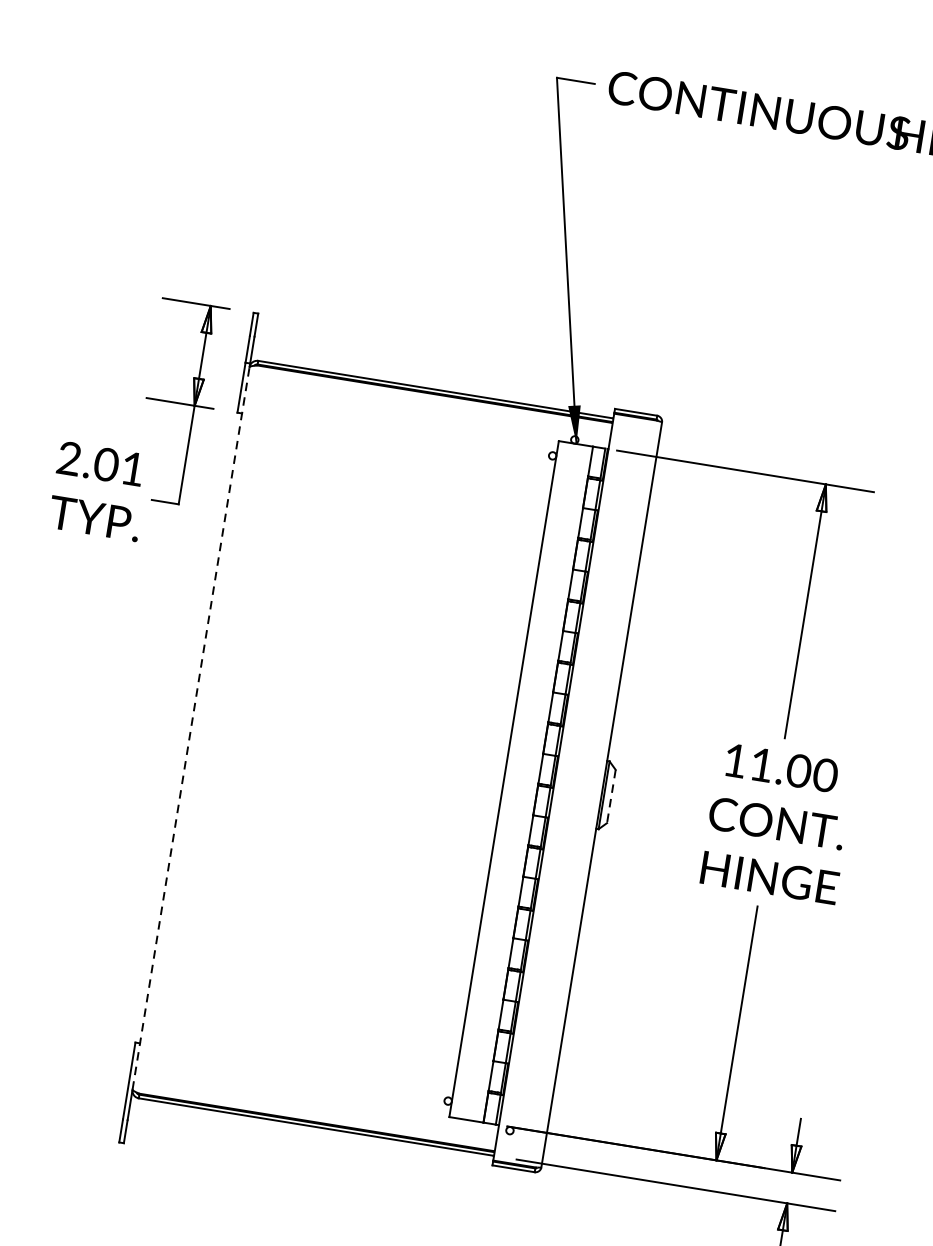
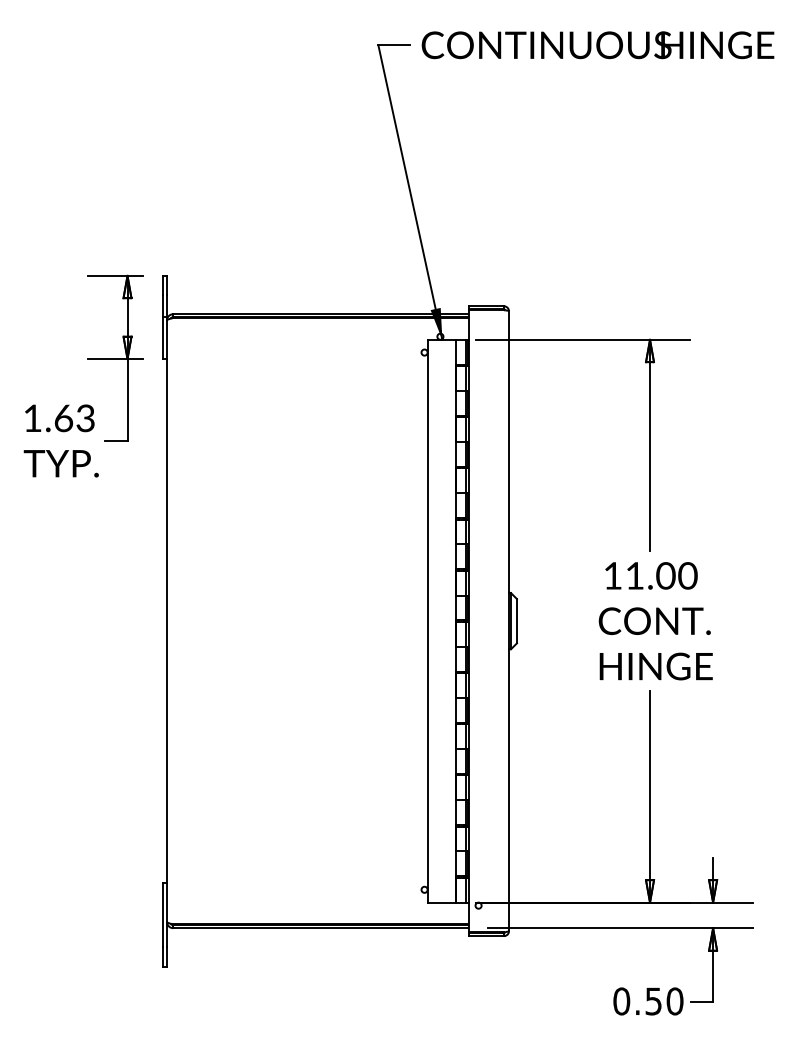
text: (100, 463) -> (58, 418), 2.01 -> 1.63
line: (191, 728) -> (167, 621), dashed -> solid
line: (610, 796) -> (516, 621), dashed -> solid

